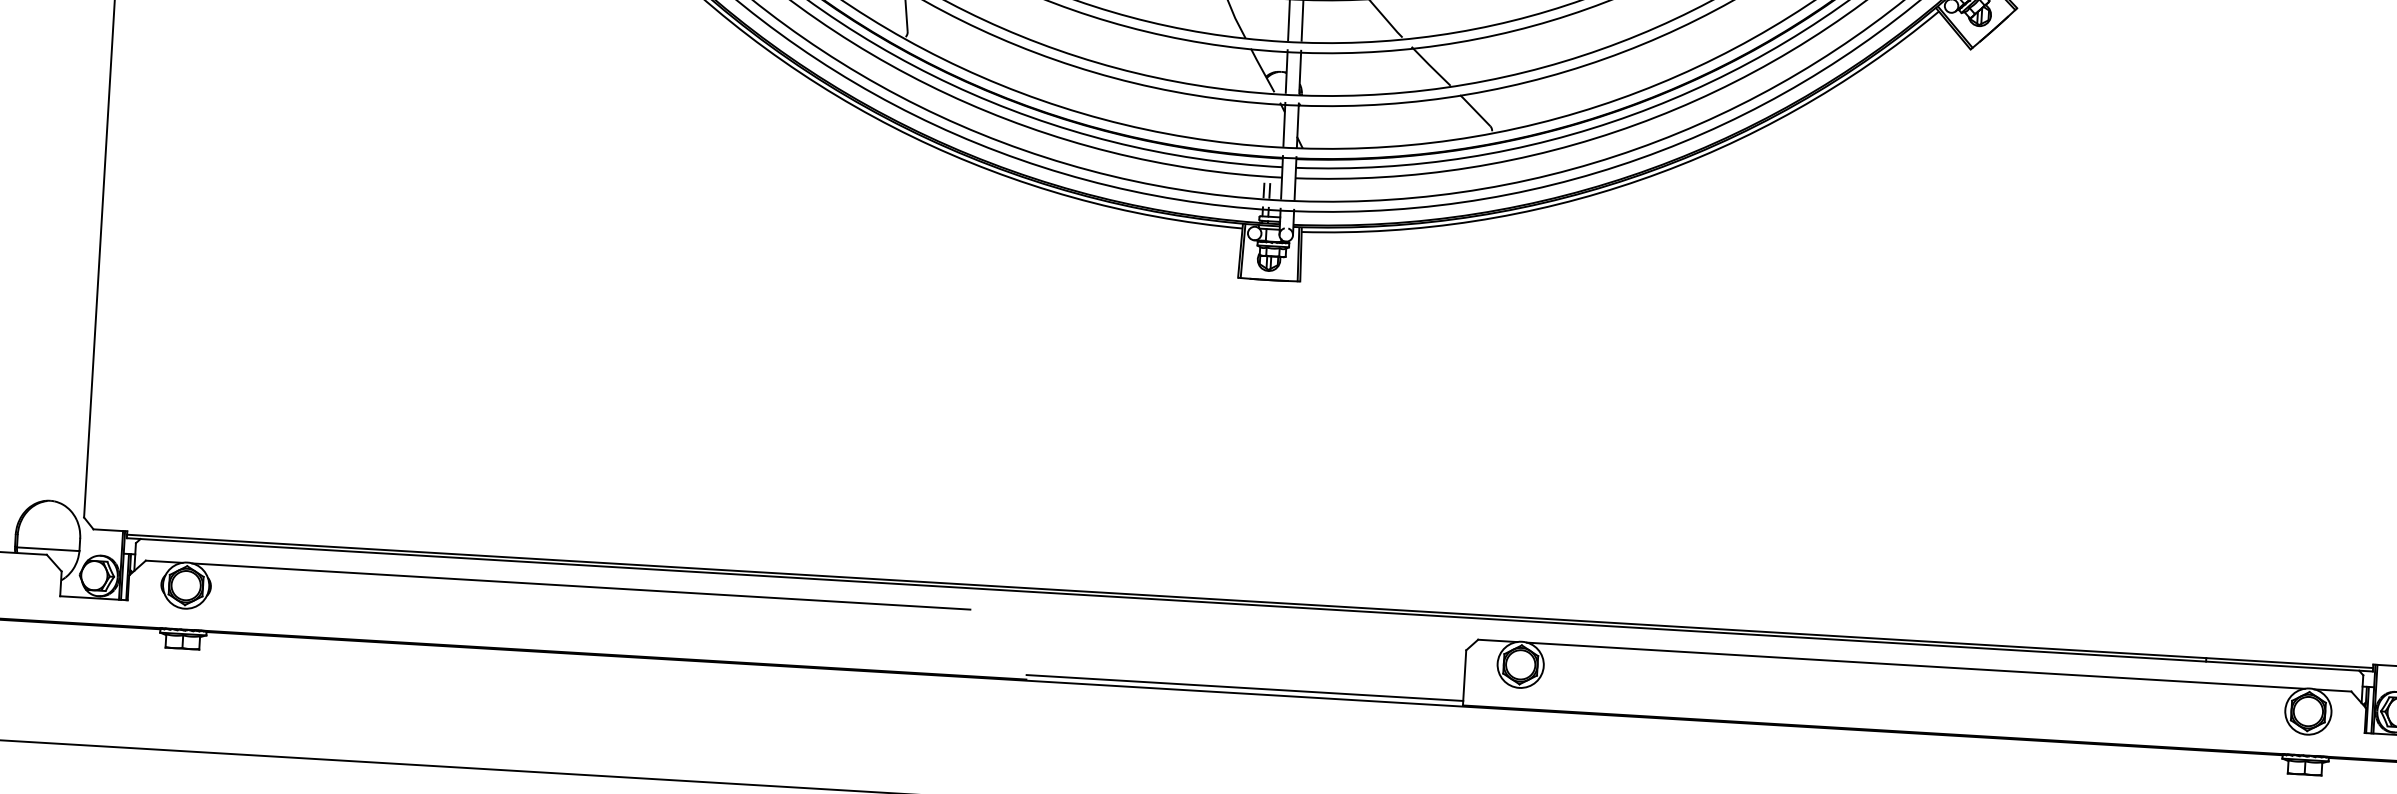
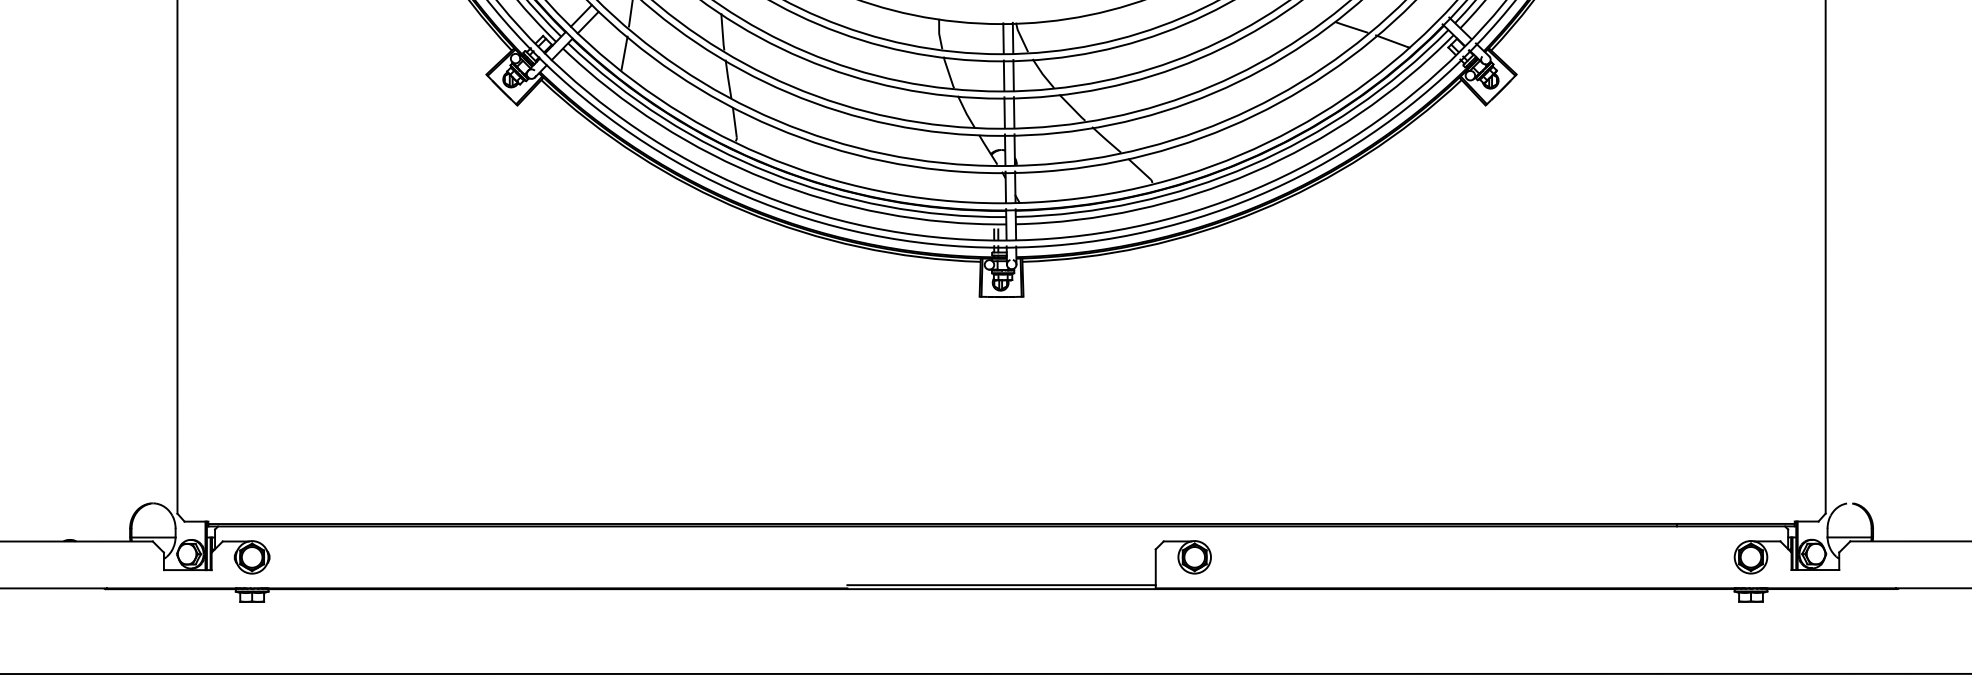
line: (581, 586) -> (530, 541), removed
line: (1915, 665) -> (1472, 541), removed

